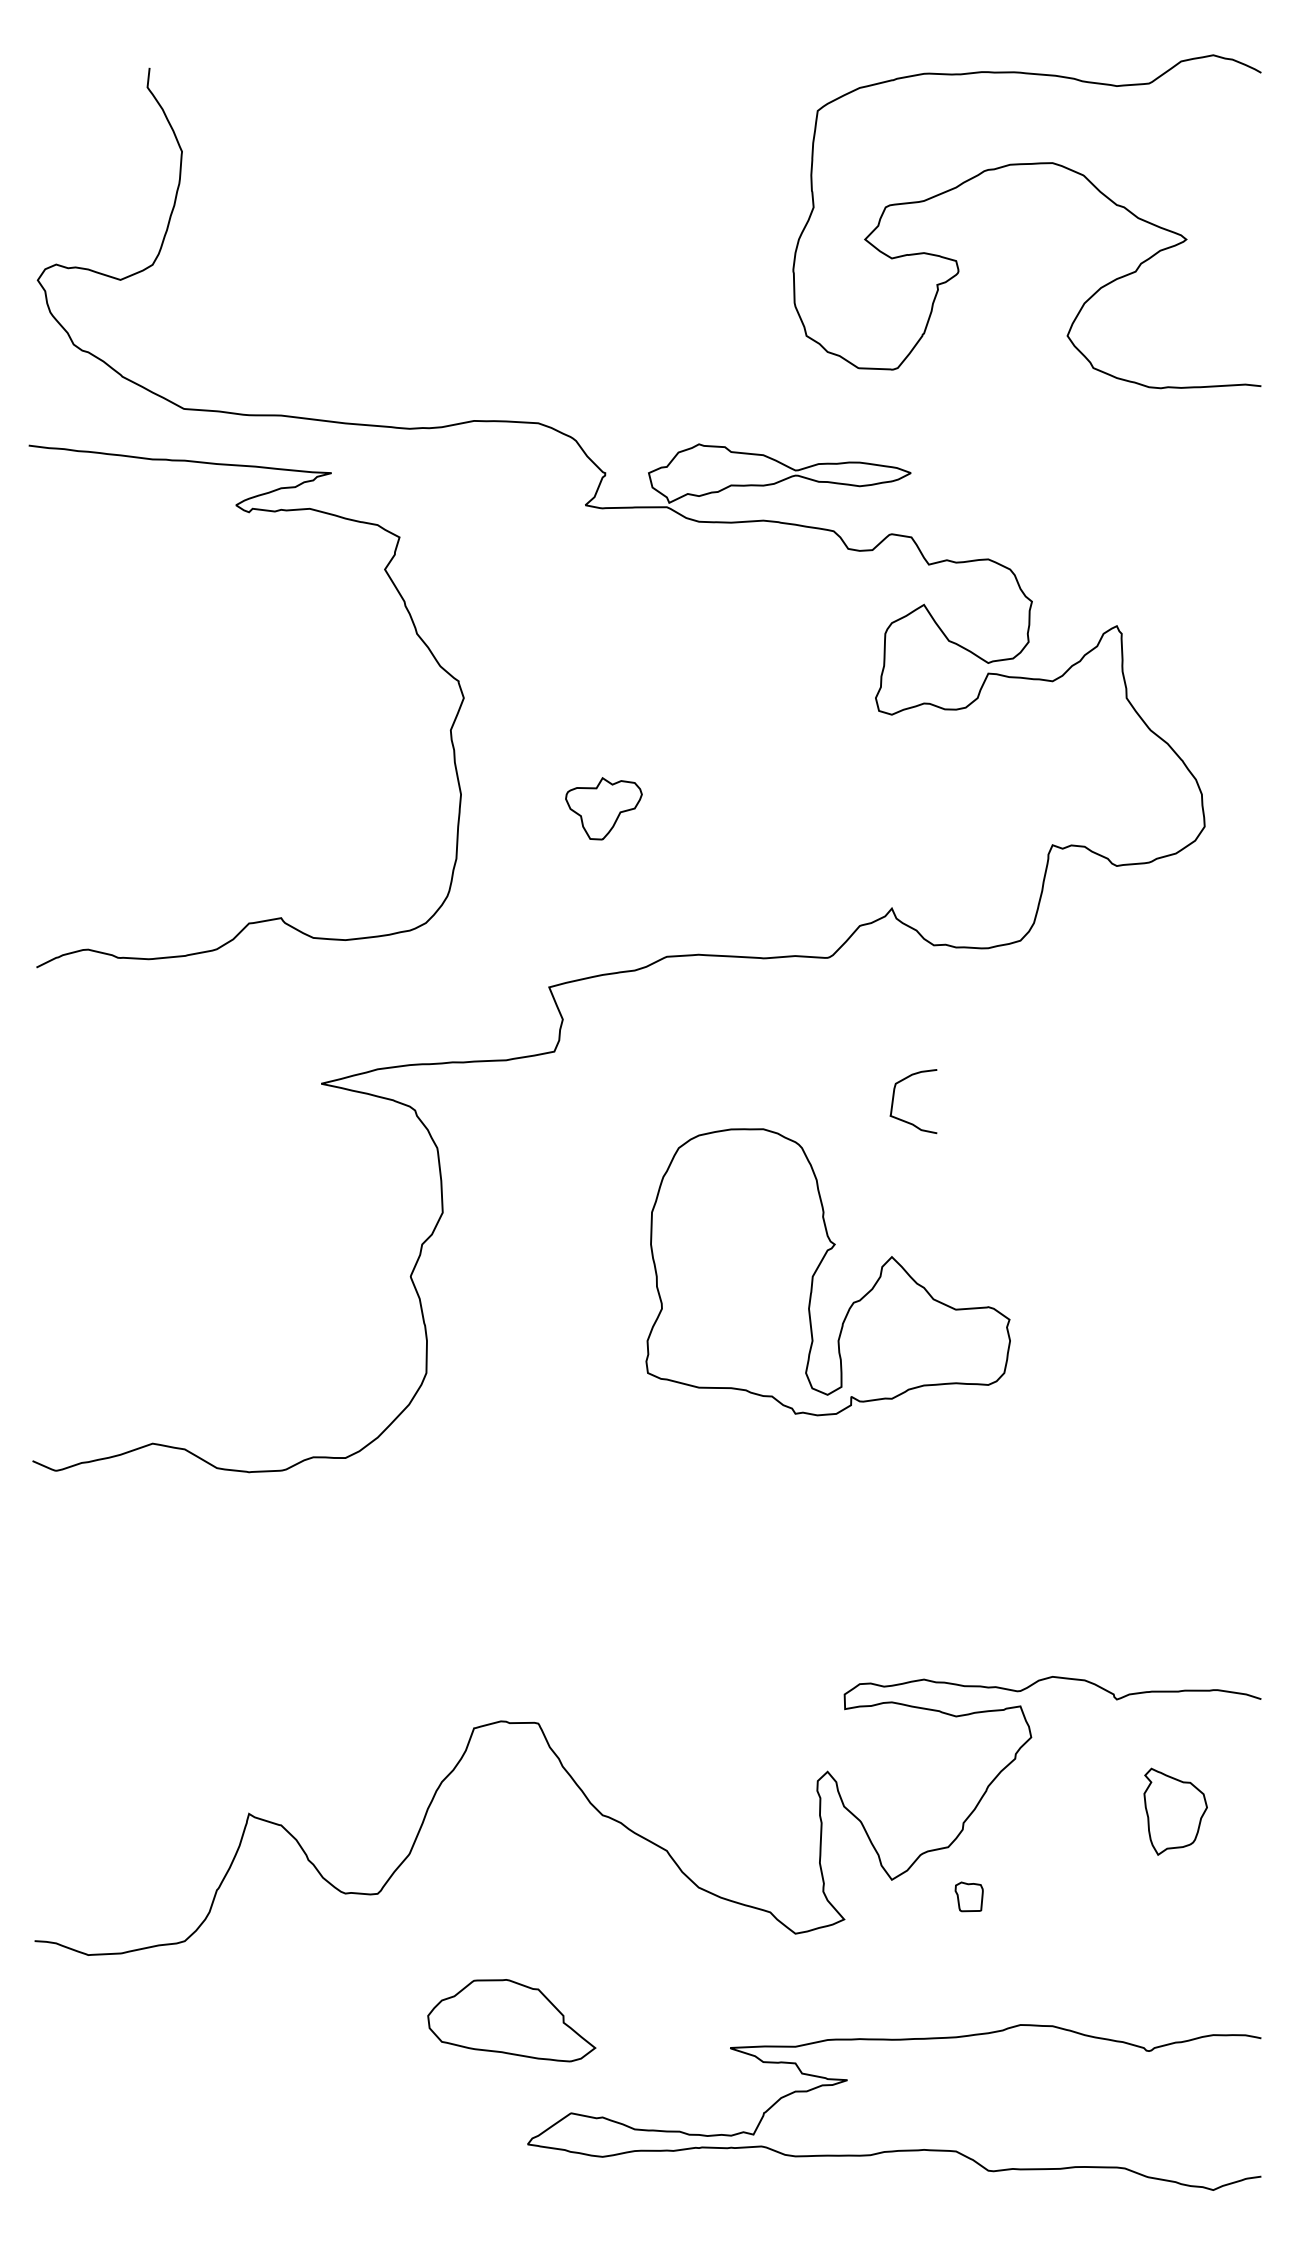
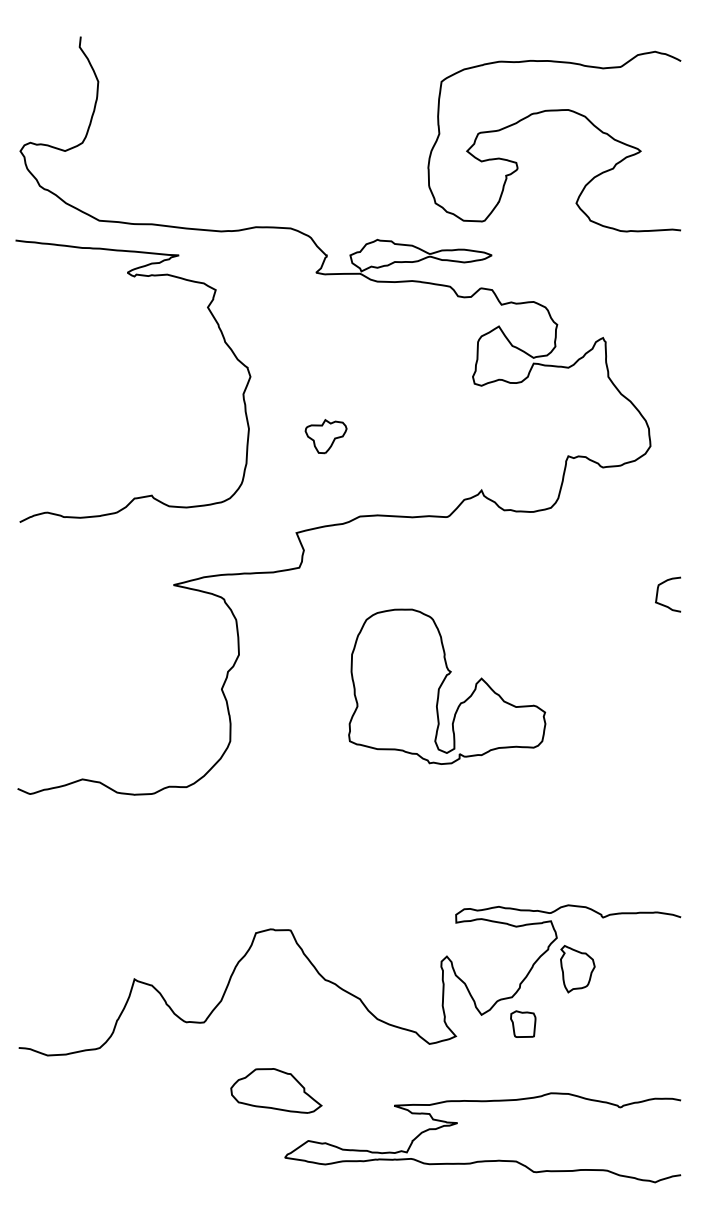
curve: (1026, 165) -> (554, 111), moved
curve: (895, 1099) -> (658, 593), moved
part: (1175, 1812) -> (577, 969), moved
part: (969, 1895) -> (523, 1023), size x1.67

